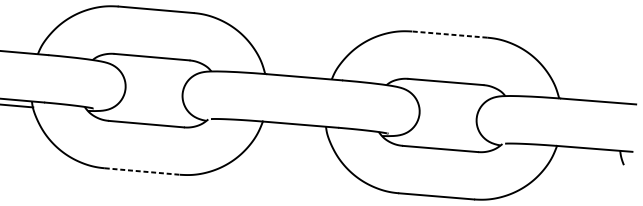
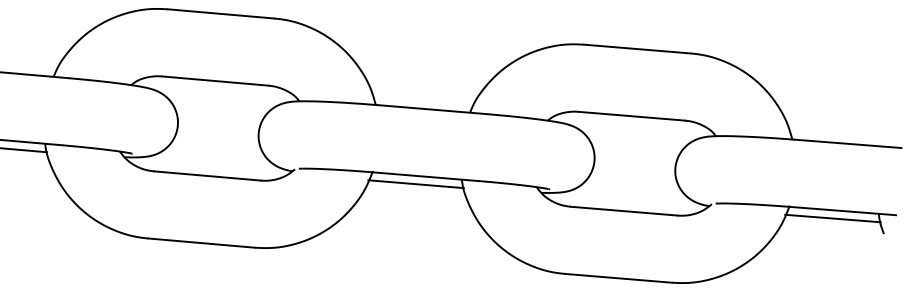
line: (449, 34) -> (636, 49), dashed -> solid
line: (293, 130) -> (415, 184), added
line: (587, 154) -> (832, 218), added
line: (142, 171) -> (202, 243), dashed -> solid

